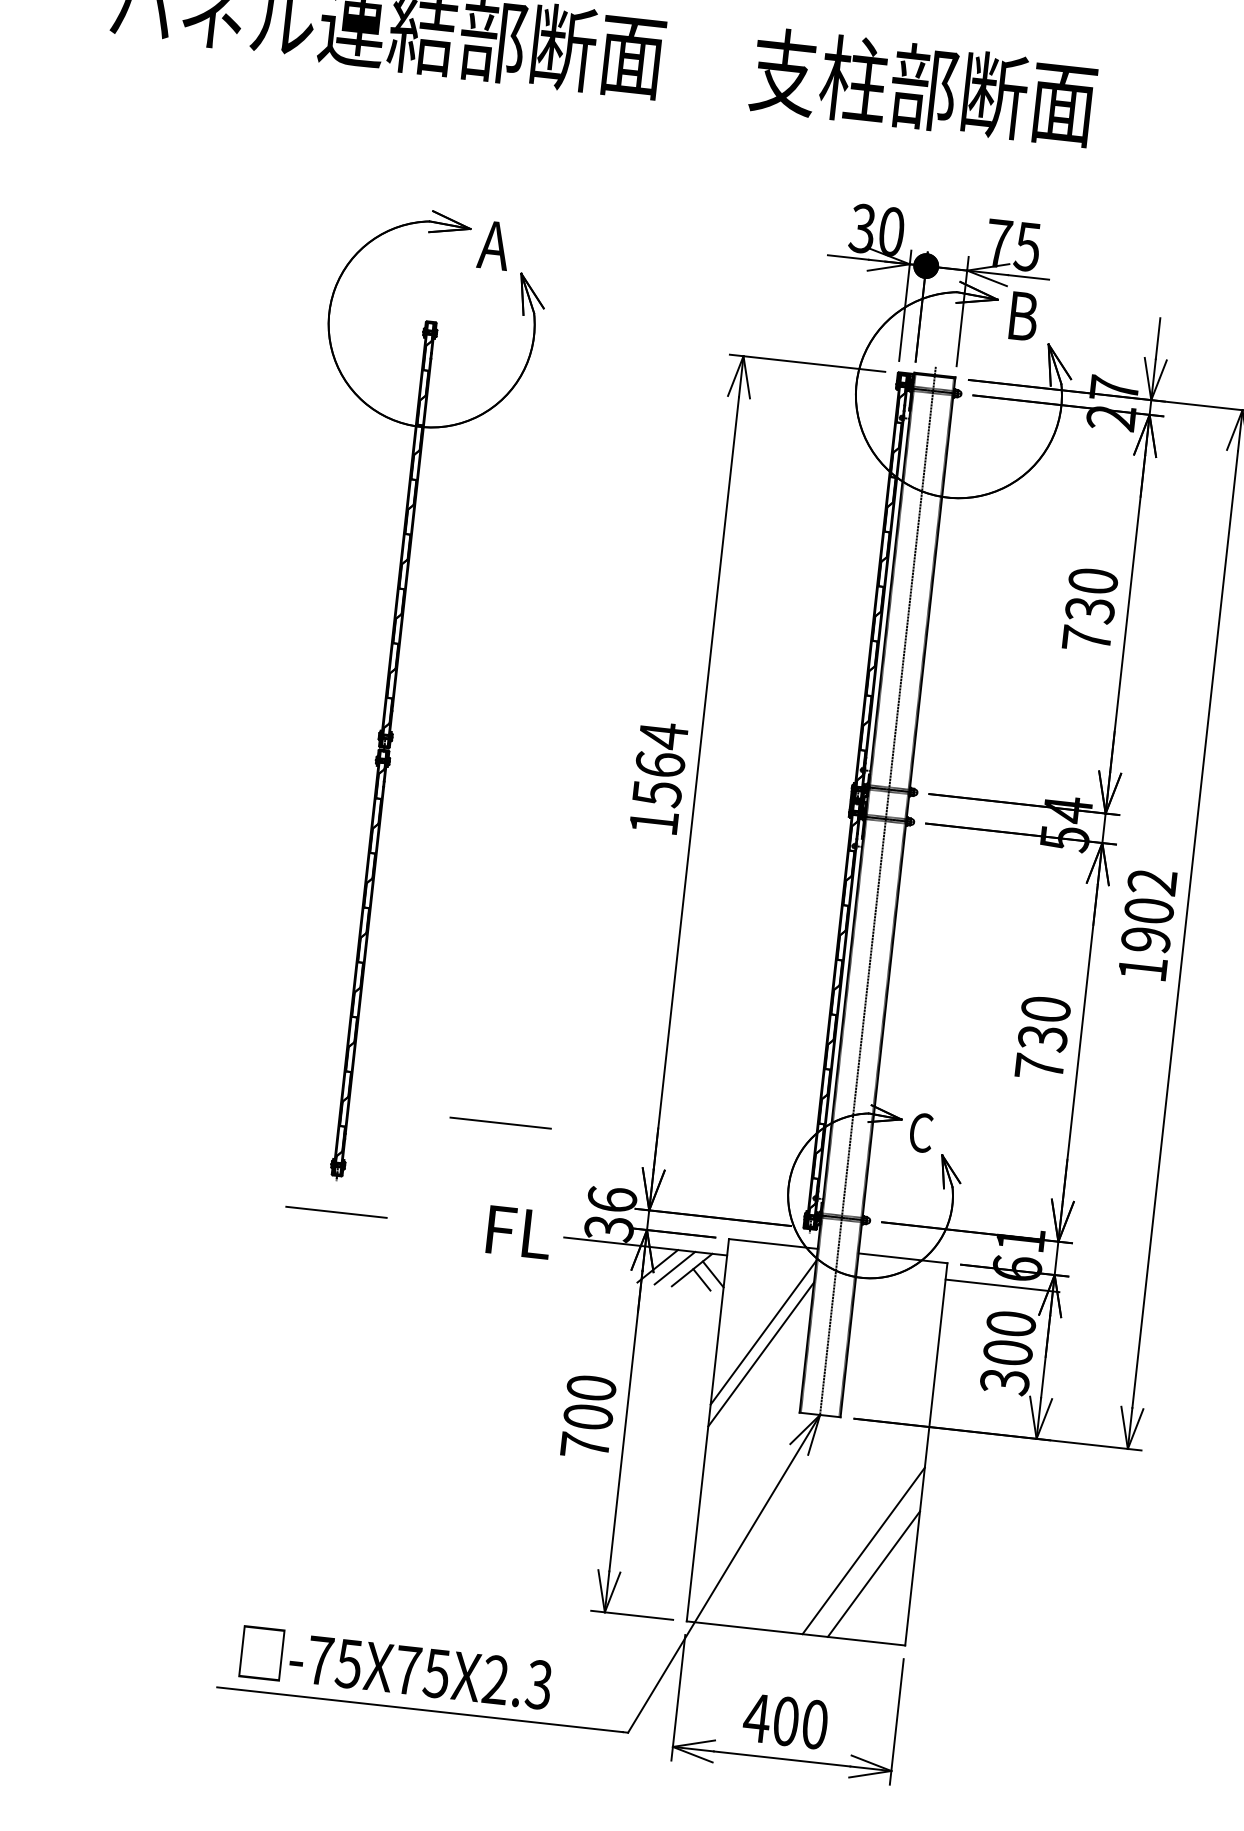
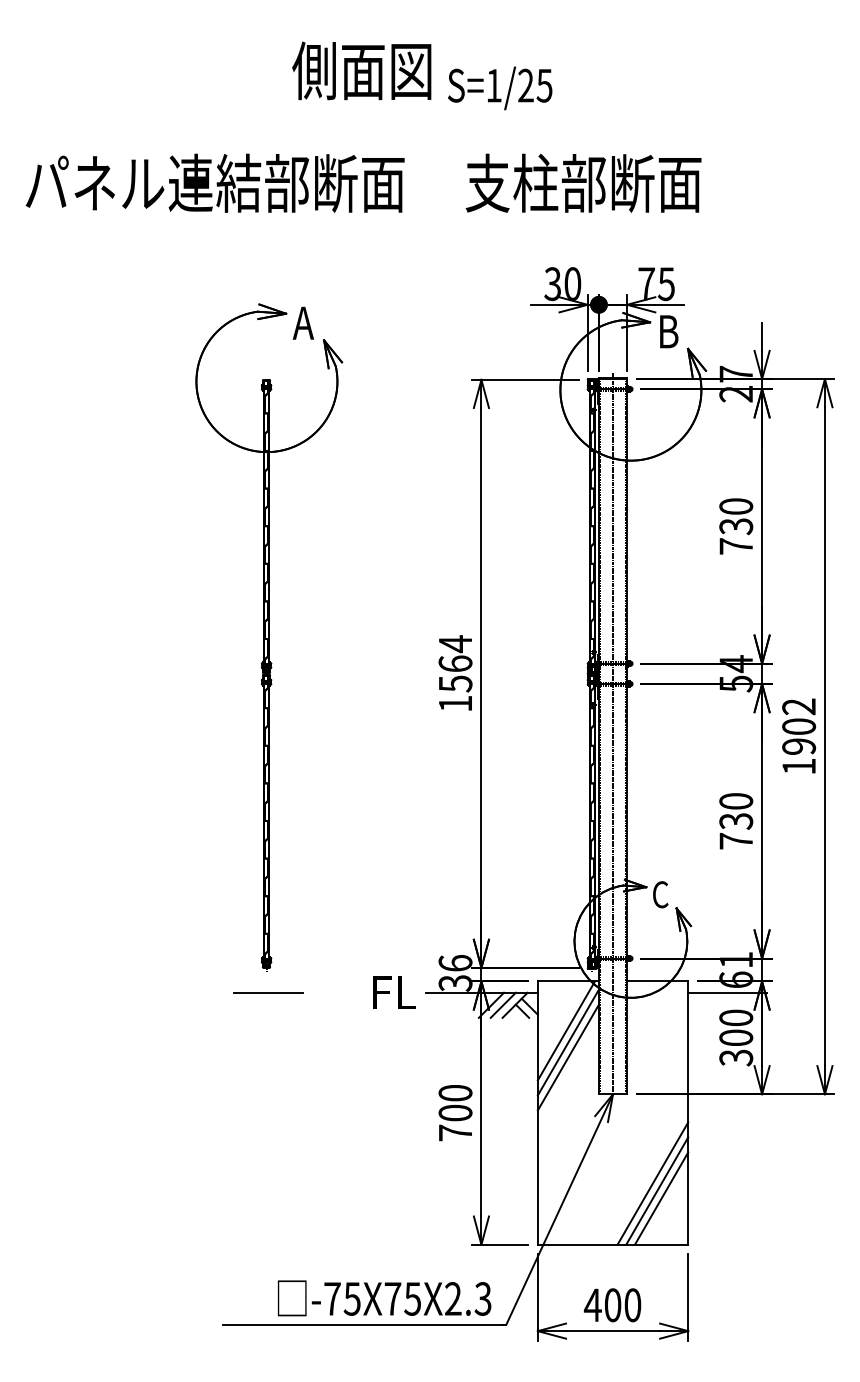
line: (500, 1122) -> (373, 919), removed
line: (761, 1314) -> (565, 1030), added
line: (869, 1561) -> (657, 1190), added
text: (395, 1668) -> (384, 1298), moved

